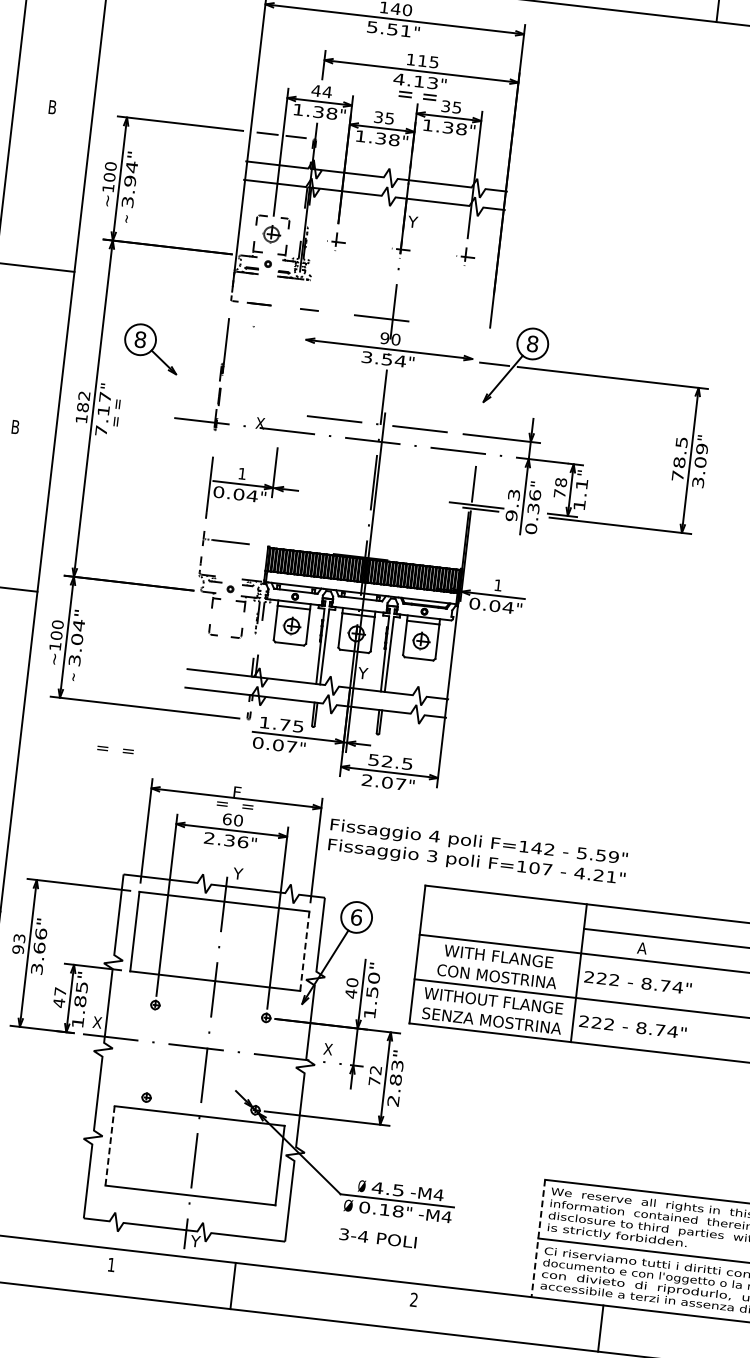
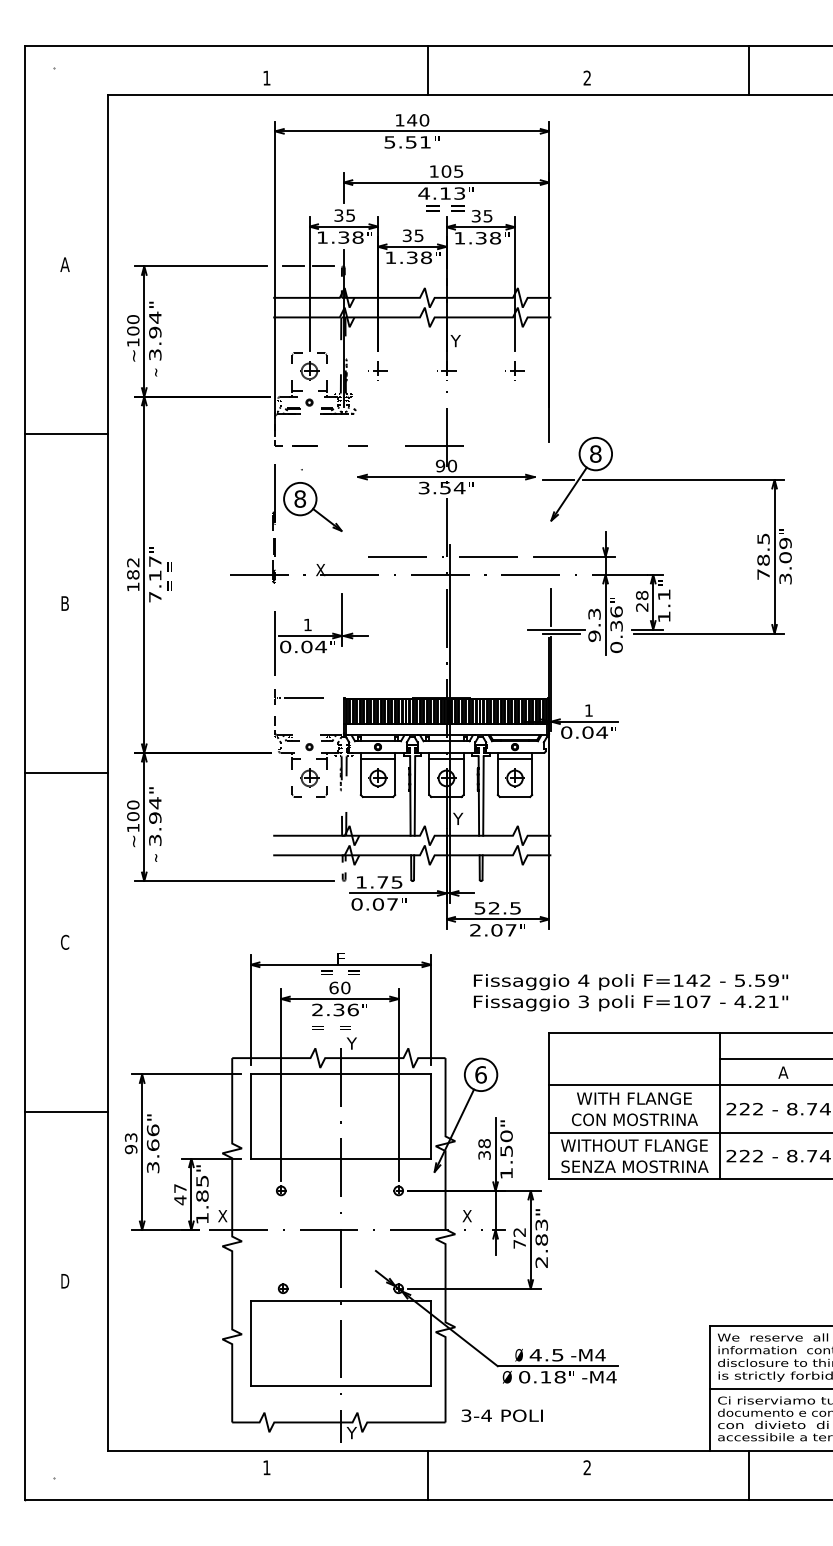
text: (422, 60) -> (446, 171), 115 -> 105
text: (321, 91) -> (344, 215), 44 -> 35
text: (51, 107) -> (64, 264), B -> A
part: (151, 348) -> (312, 506), moved
text: (560, 493) -> (642, 607), 78 -> 28
part: (227, 618) -> (309, 777), added
text: (77, 638) -> (155, 817), 3.04" -> 3.94"
text: (115, 749) -> (331, 1027), moved
text: (478, 852) -> (631, 992), moved
line: (304, 951) -> (430, 1116), dashed -> solid
text: (351, 988) -> (484, 1149), 40 -> 38
line: (109, 1146) -> (250, 1344), dashed -> solid
text: (377, 1237) -> (501, 1415), moved
line: (537, 1239) -> (709, 1389), dashed -> solid
line: (233, 1285) -> (428, 1474), moved
line: (600, 1327) -> (748, 1474), moved

